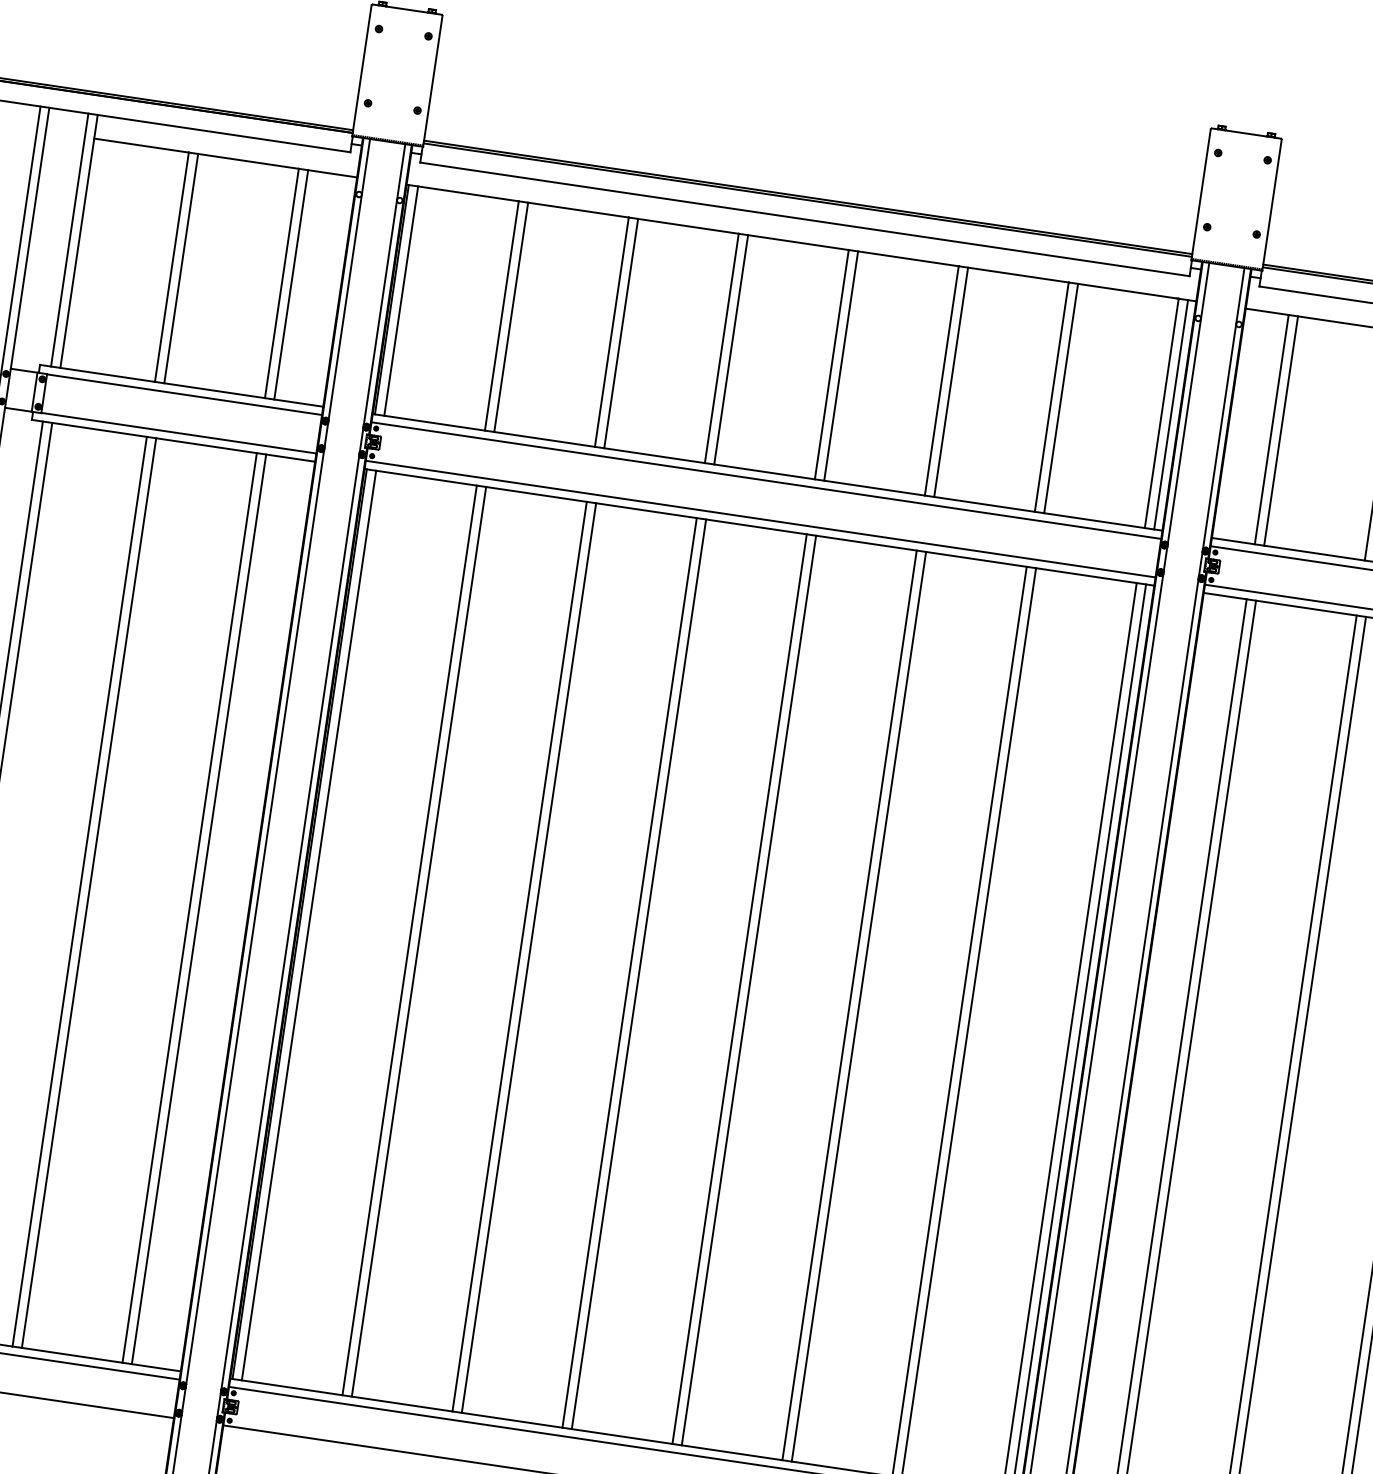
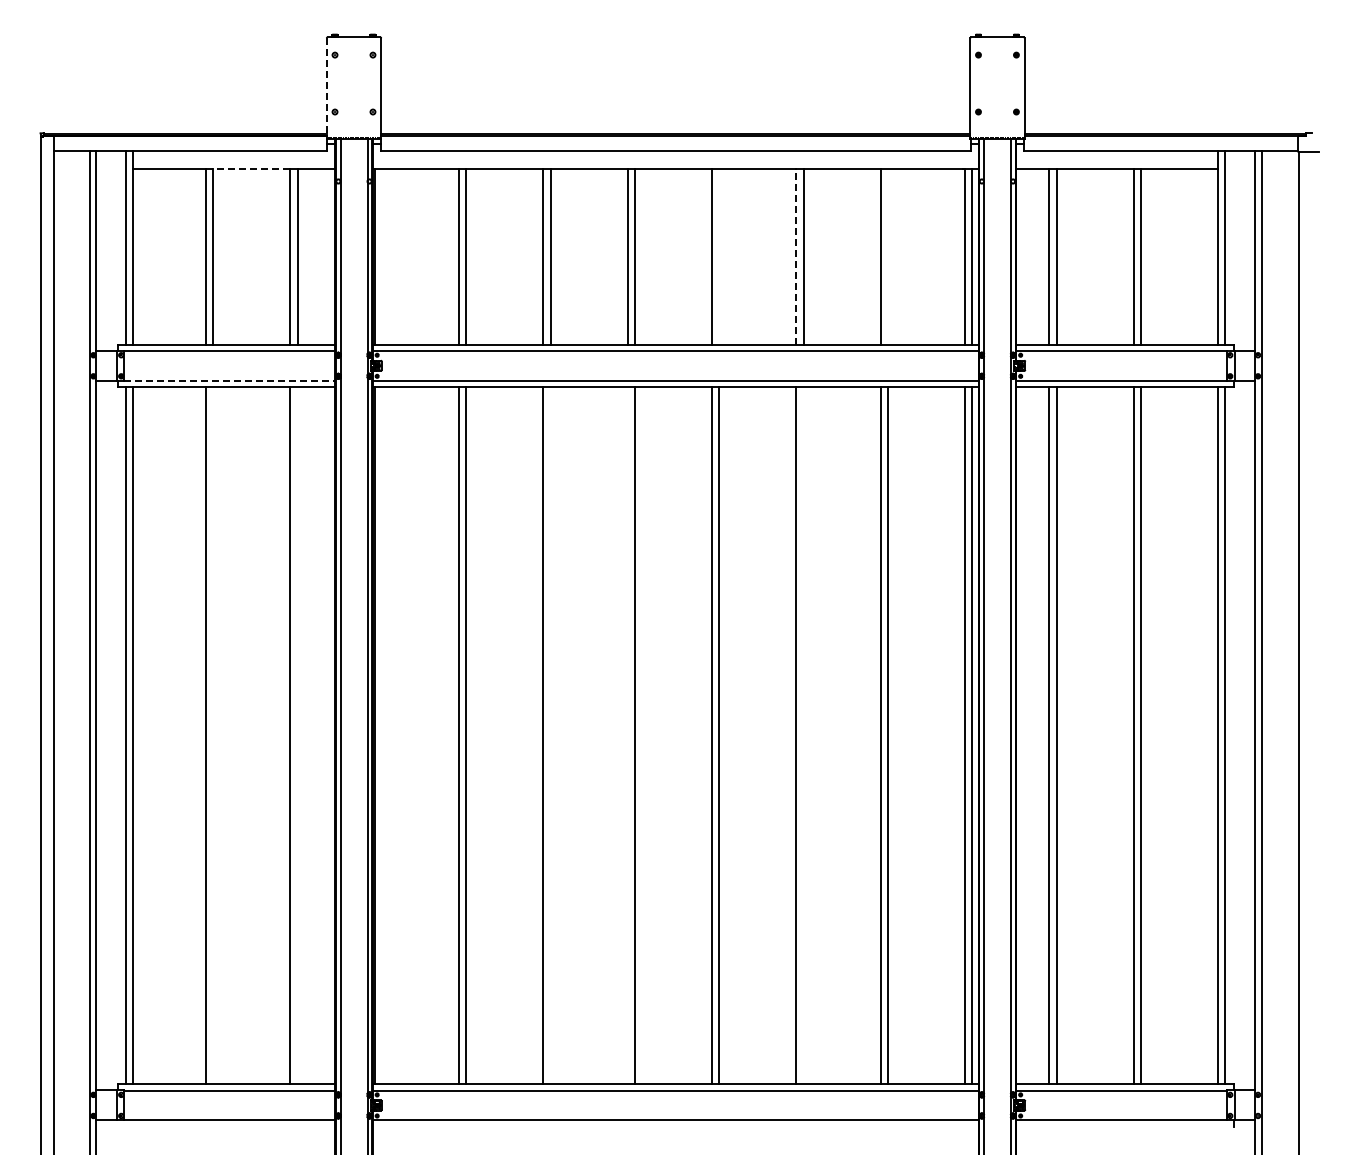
line: (361, 70) -> (326, 88), solid -> dashed
line: (244, 160) -> (248, 168), solid -> dashed
line: (400, 300) -> (381, 256), removed
line: (841, 365) -> (719, 256), removed
line: (942, 380) -> (796, 256), solid -> dashed
line: (1060, 398) -> (887, 256), removed
line: (180, 433) -> (230, 380), solid -> dashed
line: (89, 892) -> (213, 735), removed
line: (199, 909) -> (297, 735), removed
line: (308, 925) -> (381, 735), removed
line: (529, 957) -> (550, 735), removed
line: (629, 972) -> (627, 735), removed
line: (858, 1006) -> (803, 735), removed

